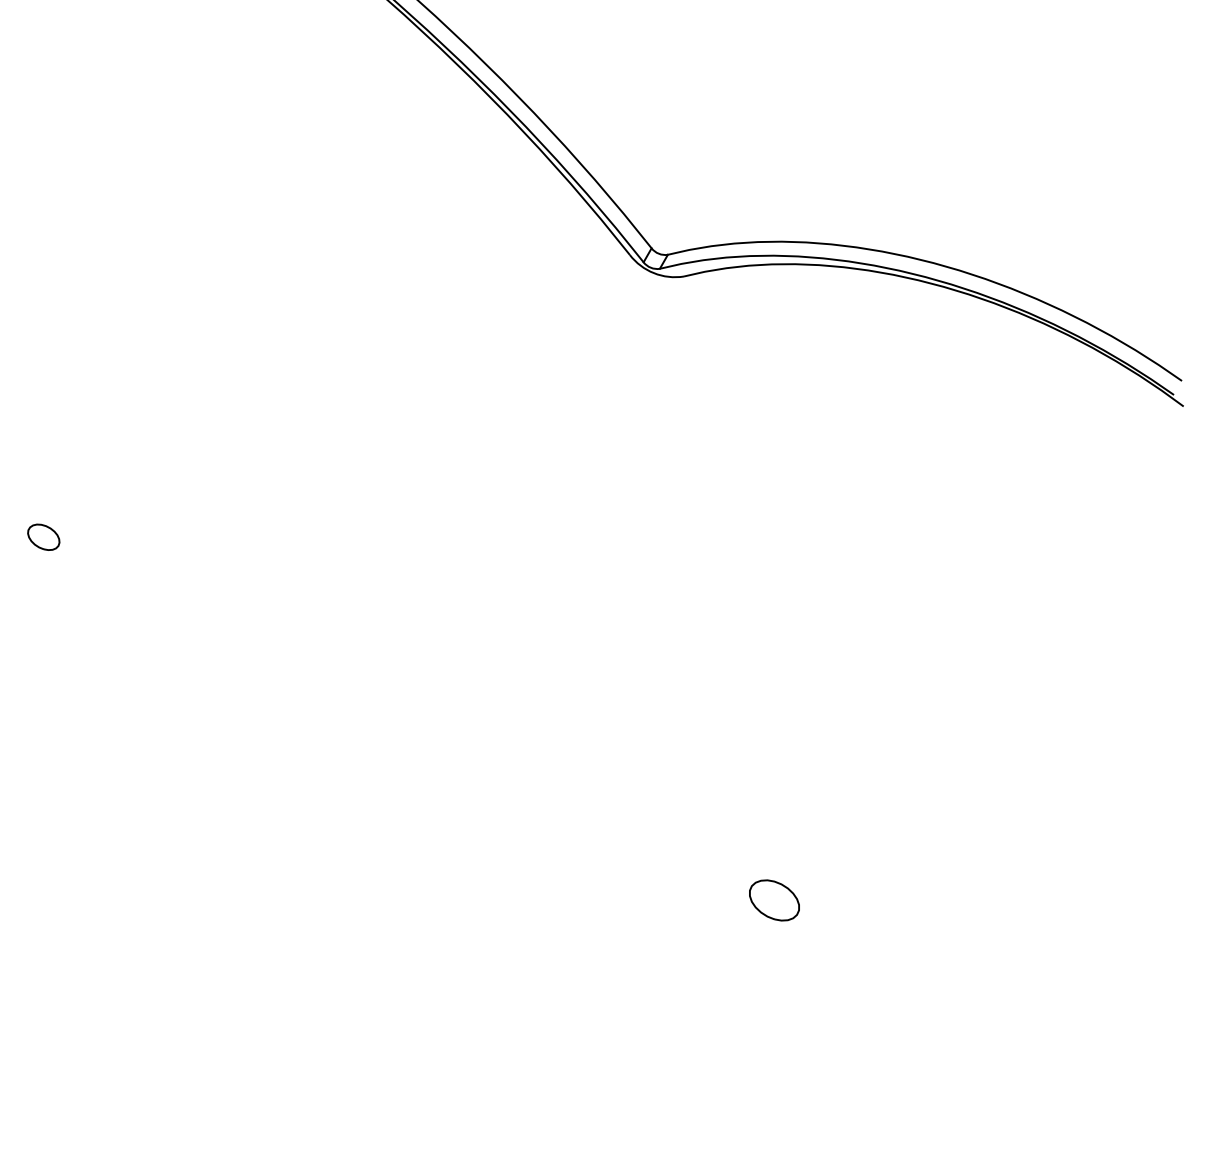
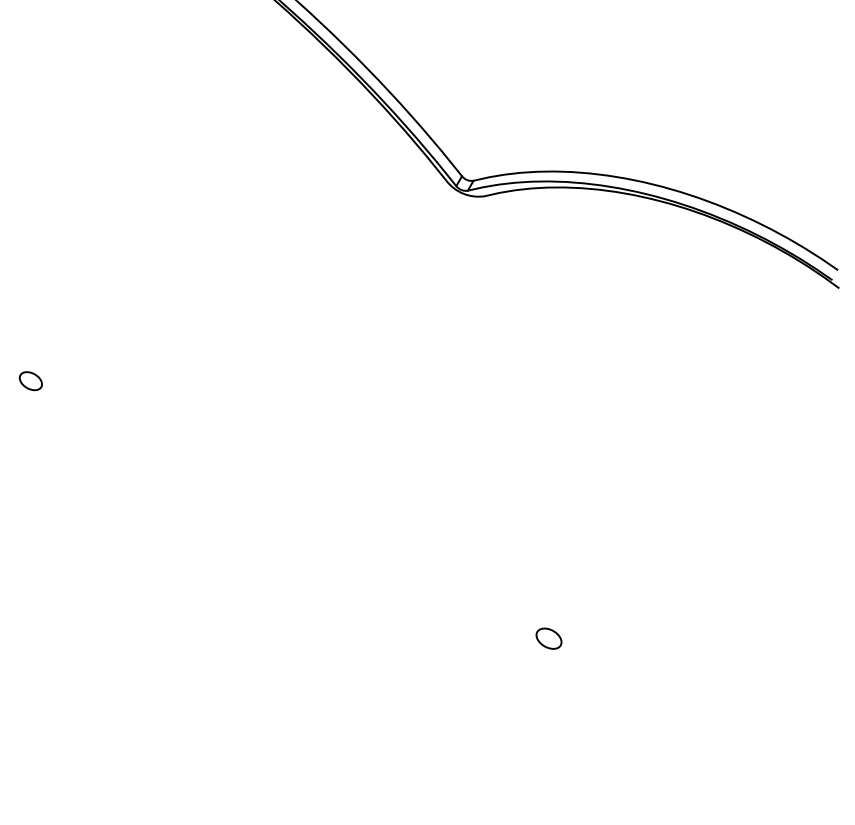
part: (773, 900) -> (548, 638), size x0.71

